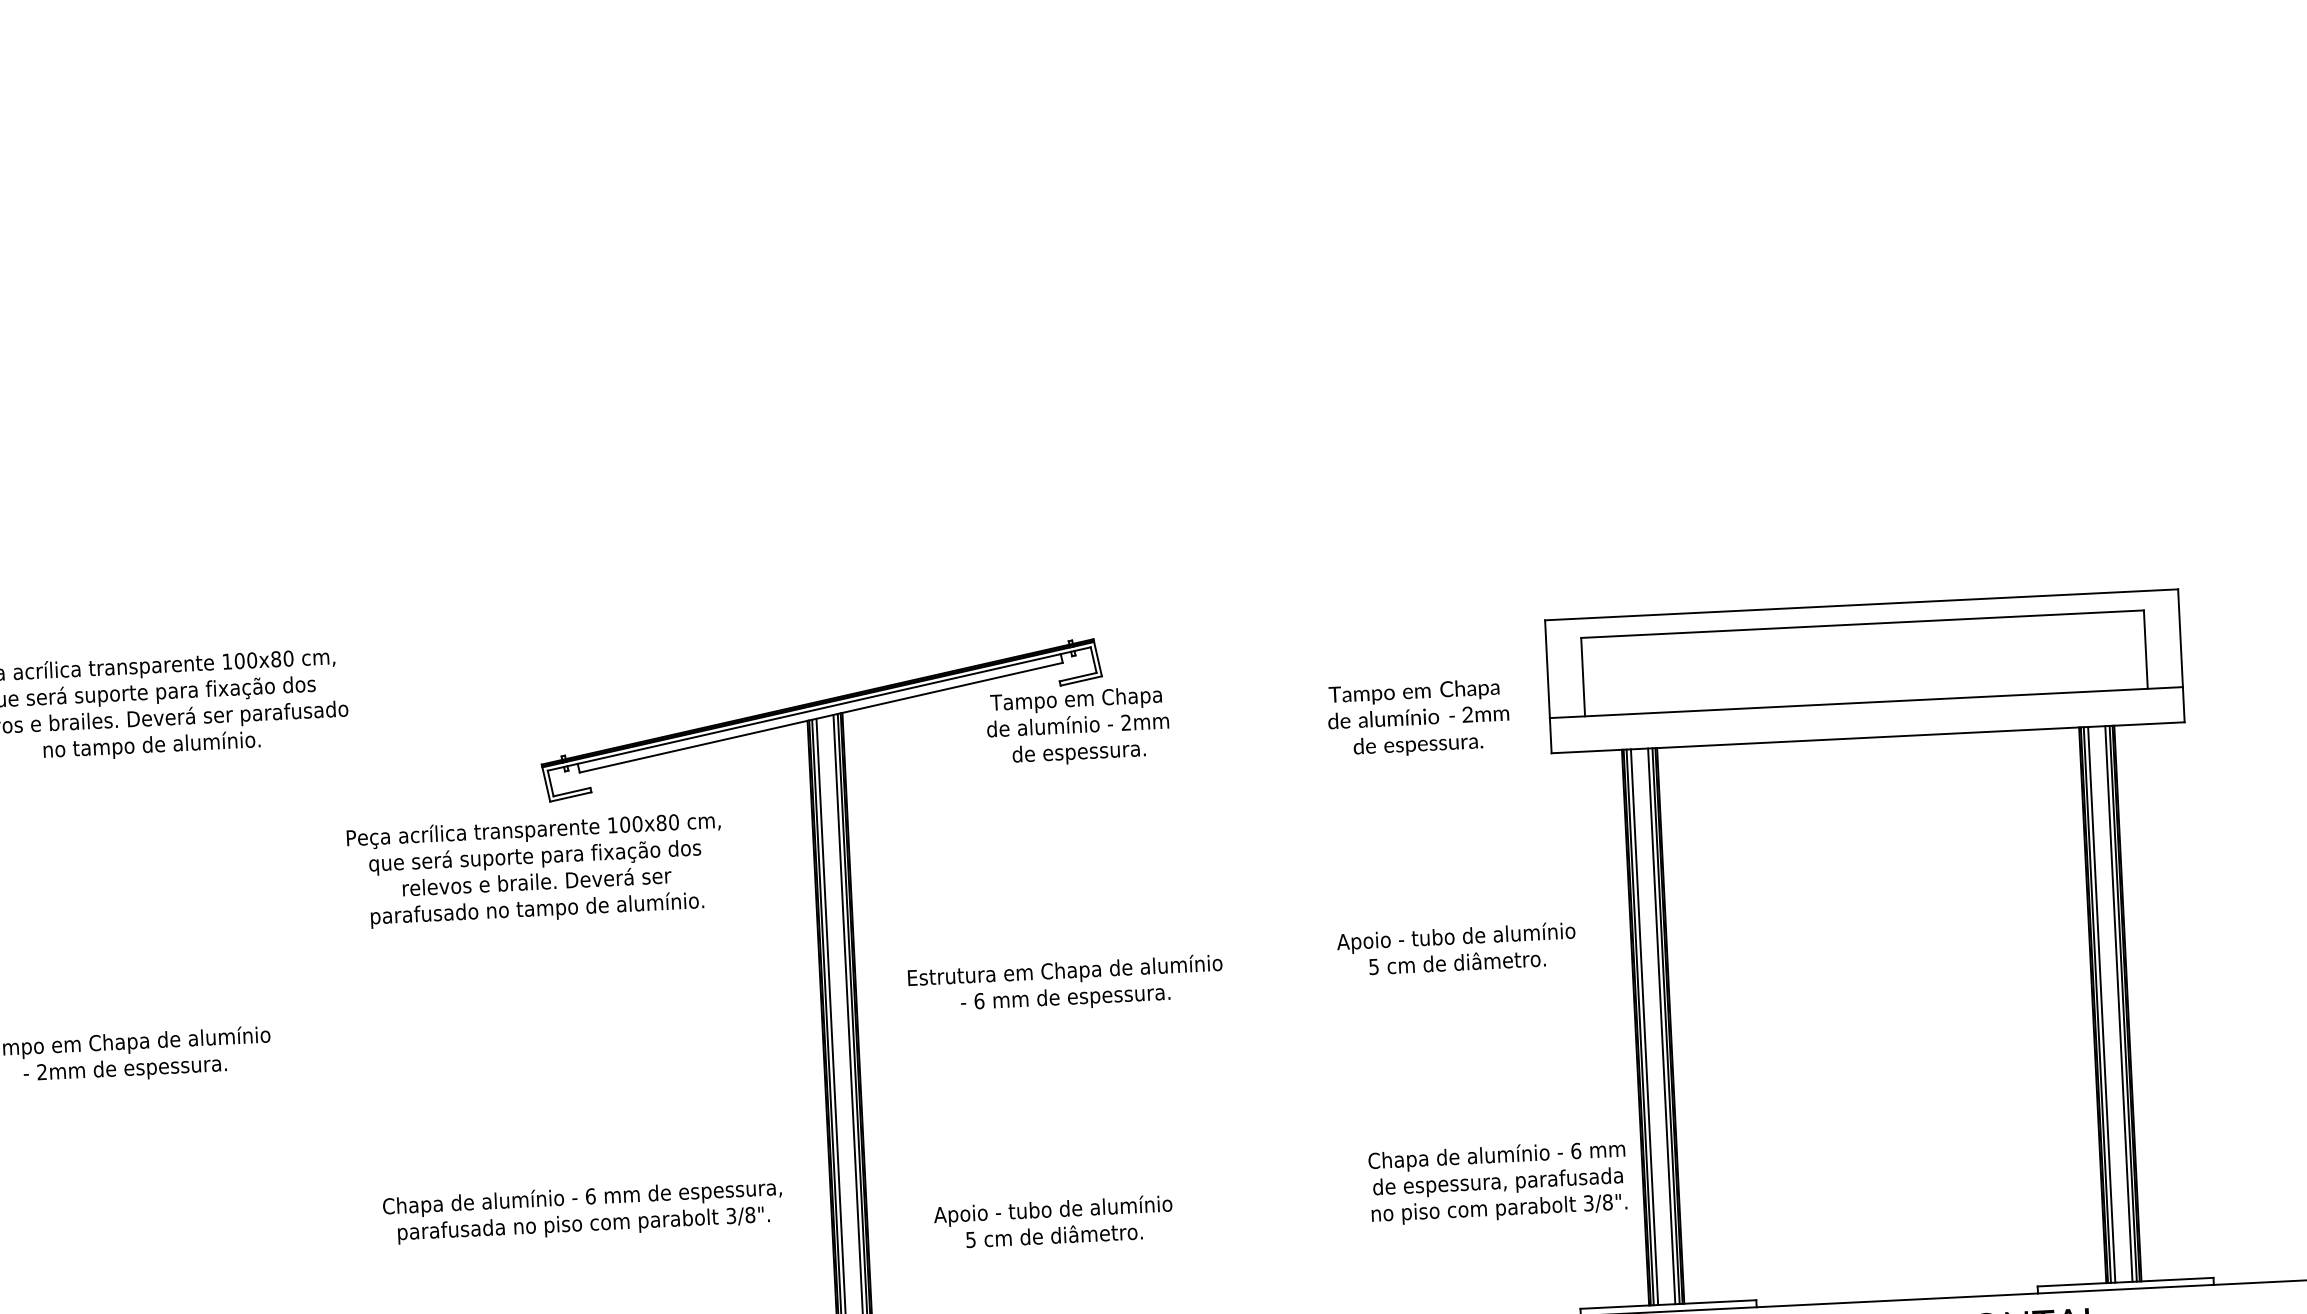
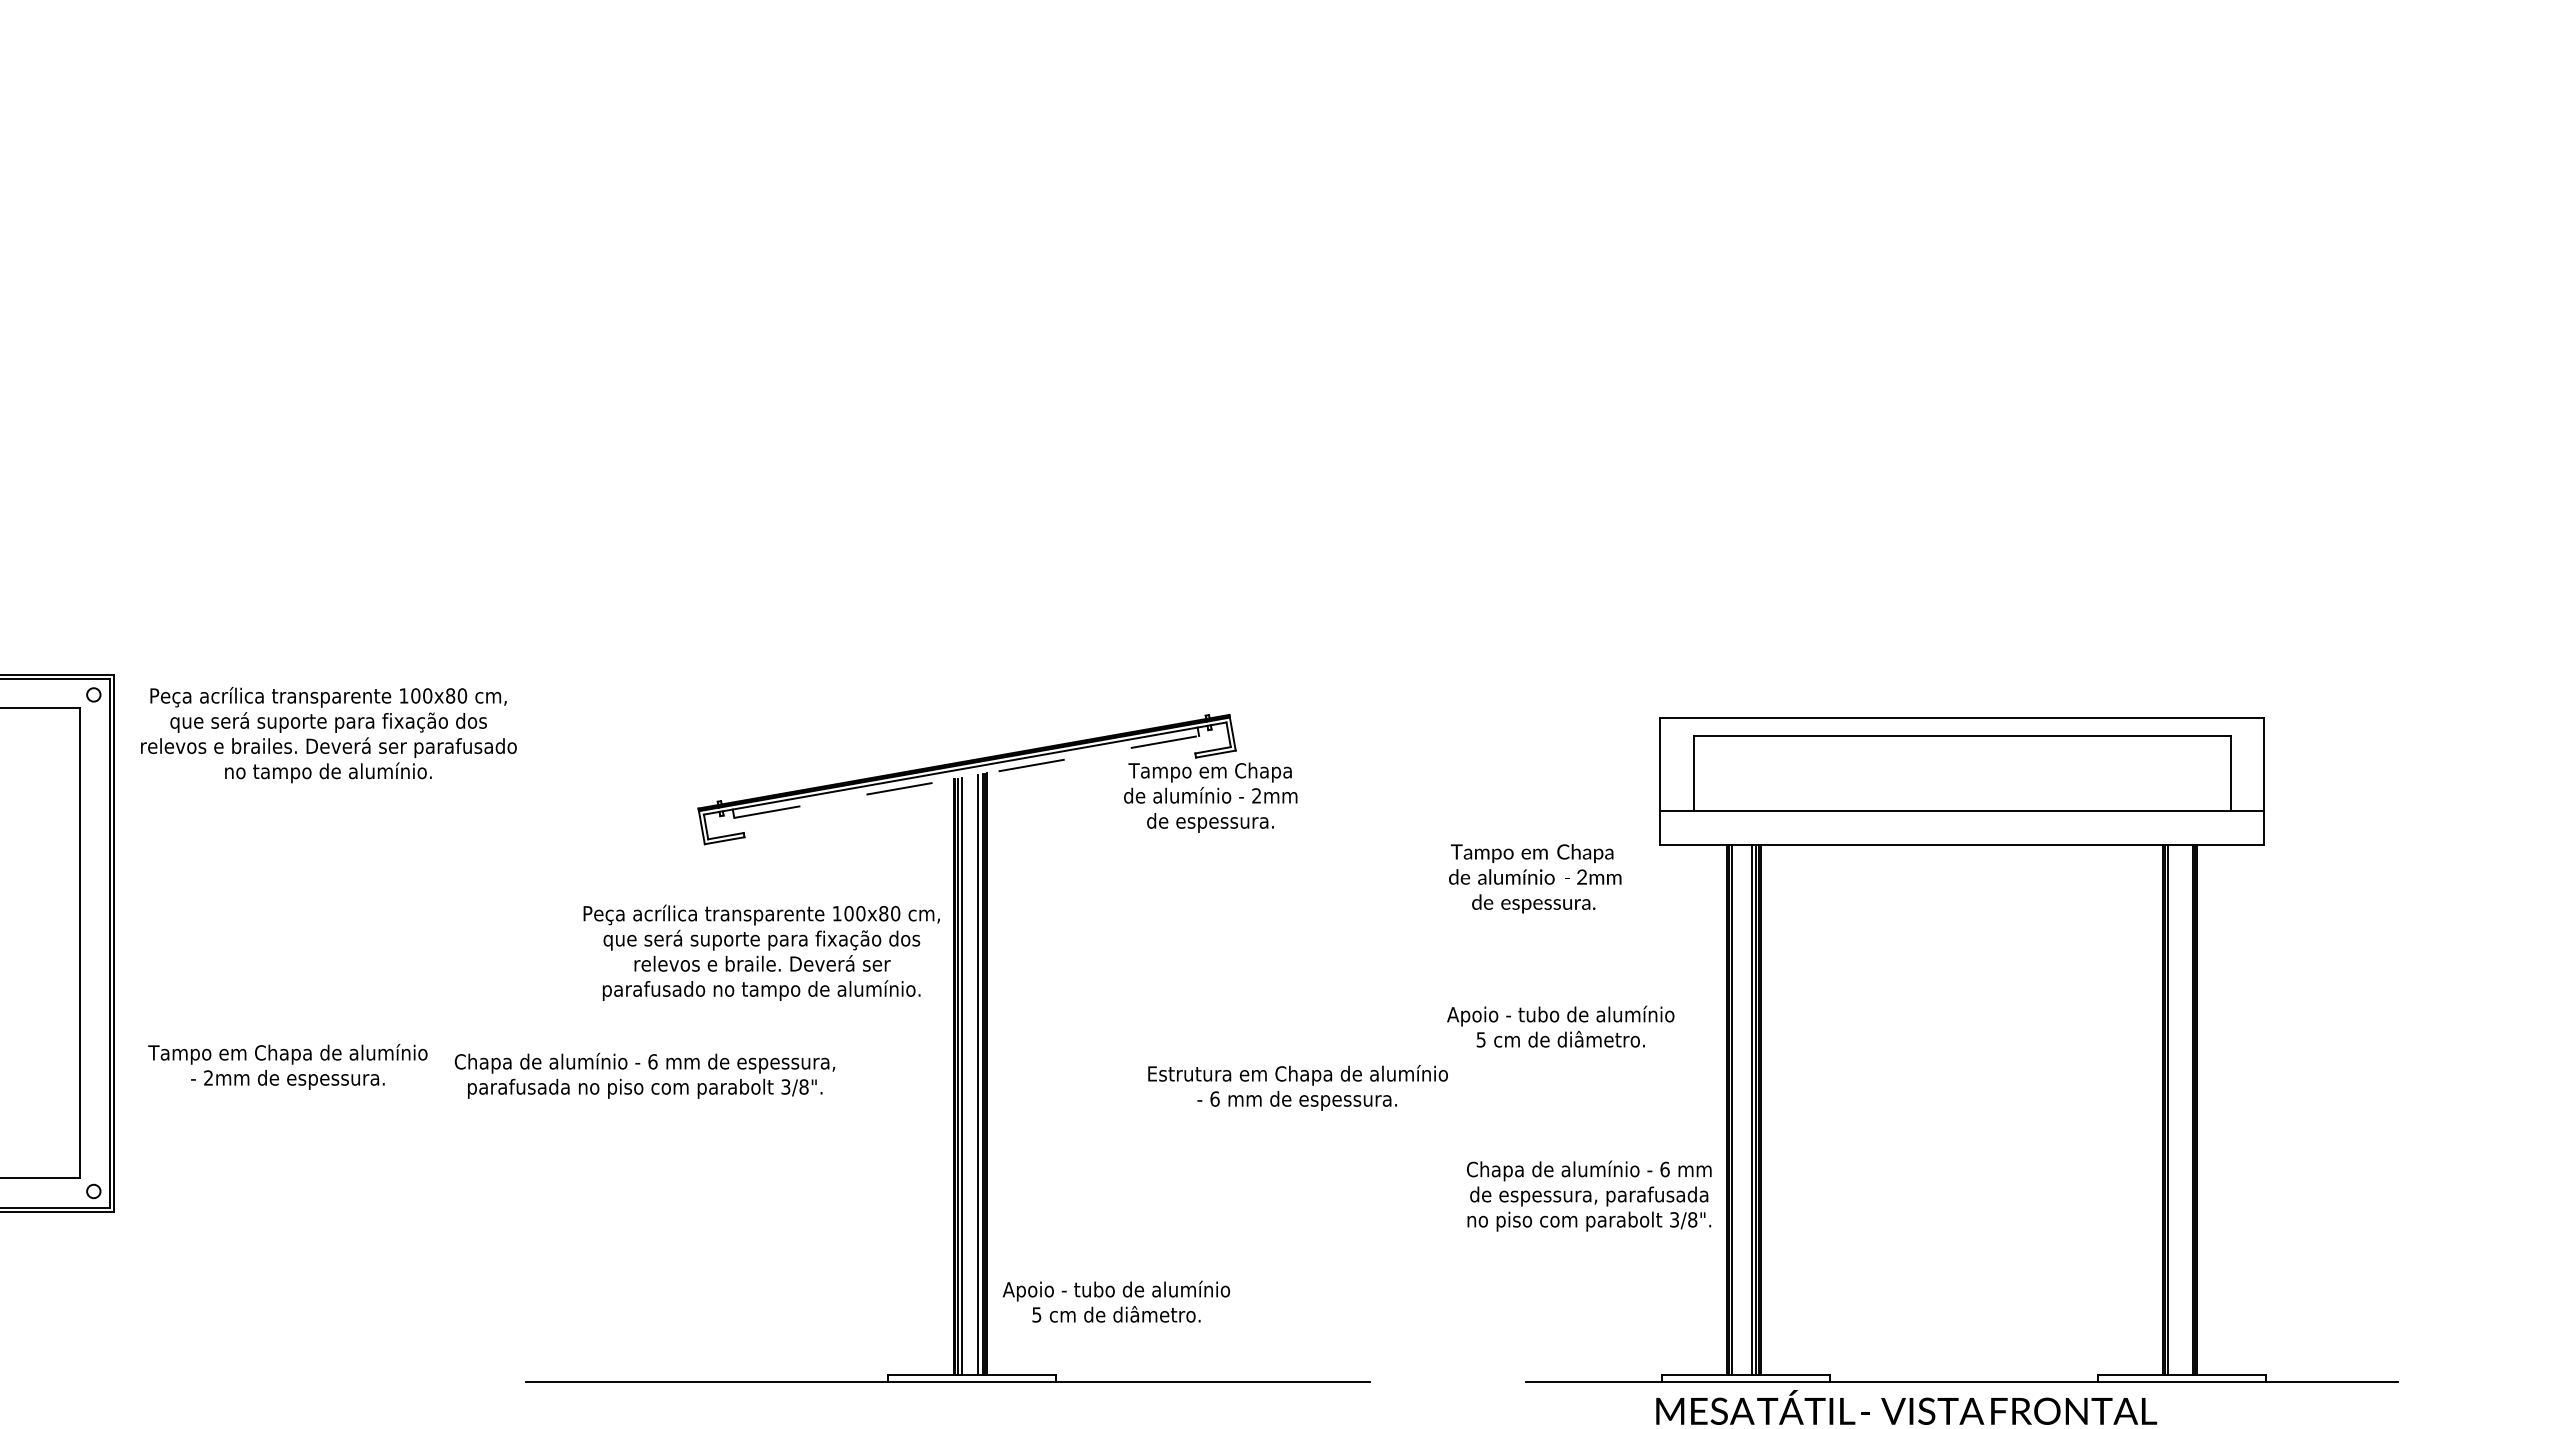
line: (821, 717) -> (966, 776), solid -> dashed
text: (1418, 718) -> (1535, 878), moved
text: (535, 869) -> (761, 952), moved
text: (1065, 984) -> (1297, 1087), moved
line: (2118, 1003) -> (2188, 1109), removed
line: (2102, 1004) -> (2172, 1109), removed
line: (1644, 1026) -> (1735, 1109), removed
text: (1498, 1182) -> (1589, 1195), moved
text: (582, 1211) -> (644, 1075), moved
text: (1053, 1221) -> (1116, 1301), moved

